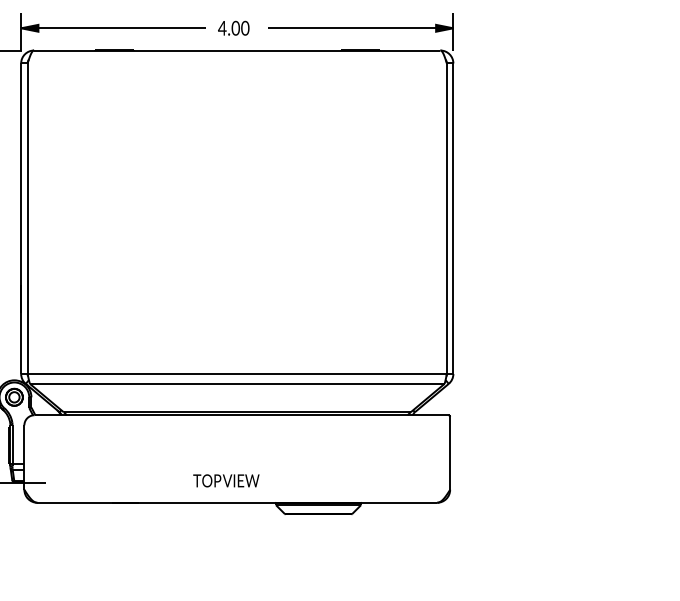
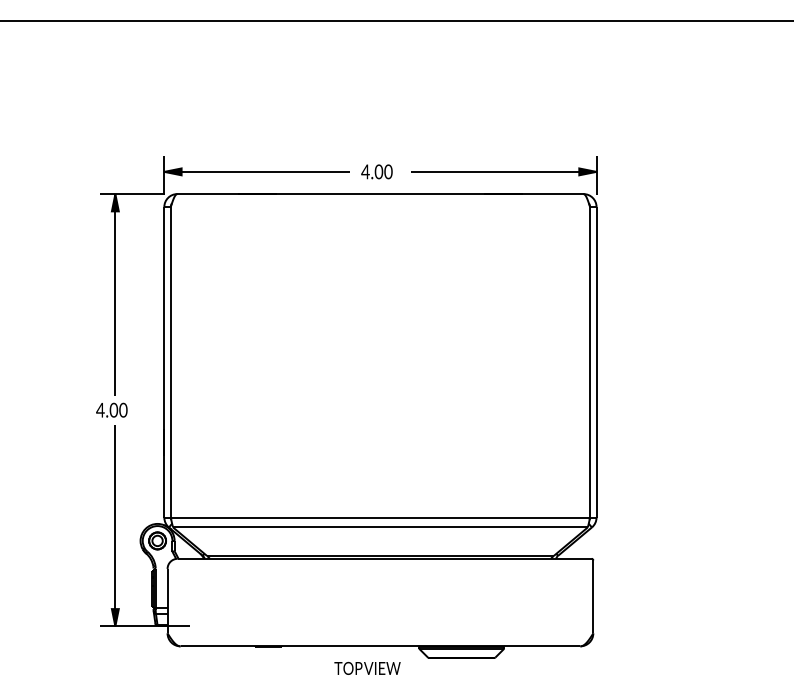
text: (226, 479) -> (367, 667), moved

